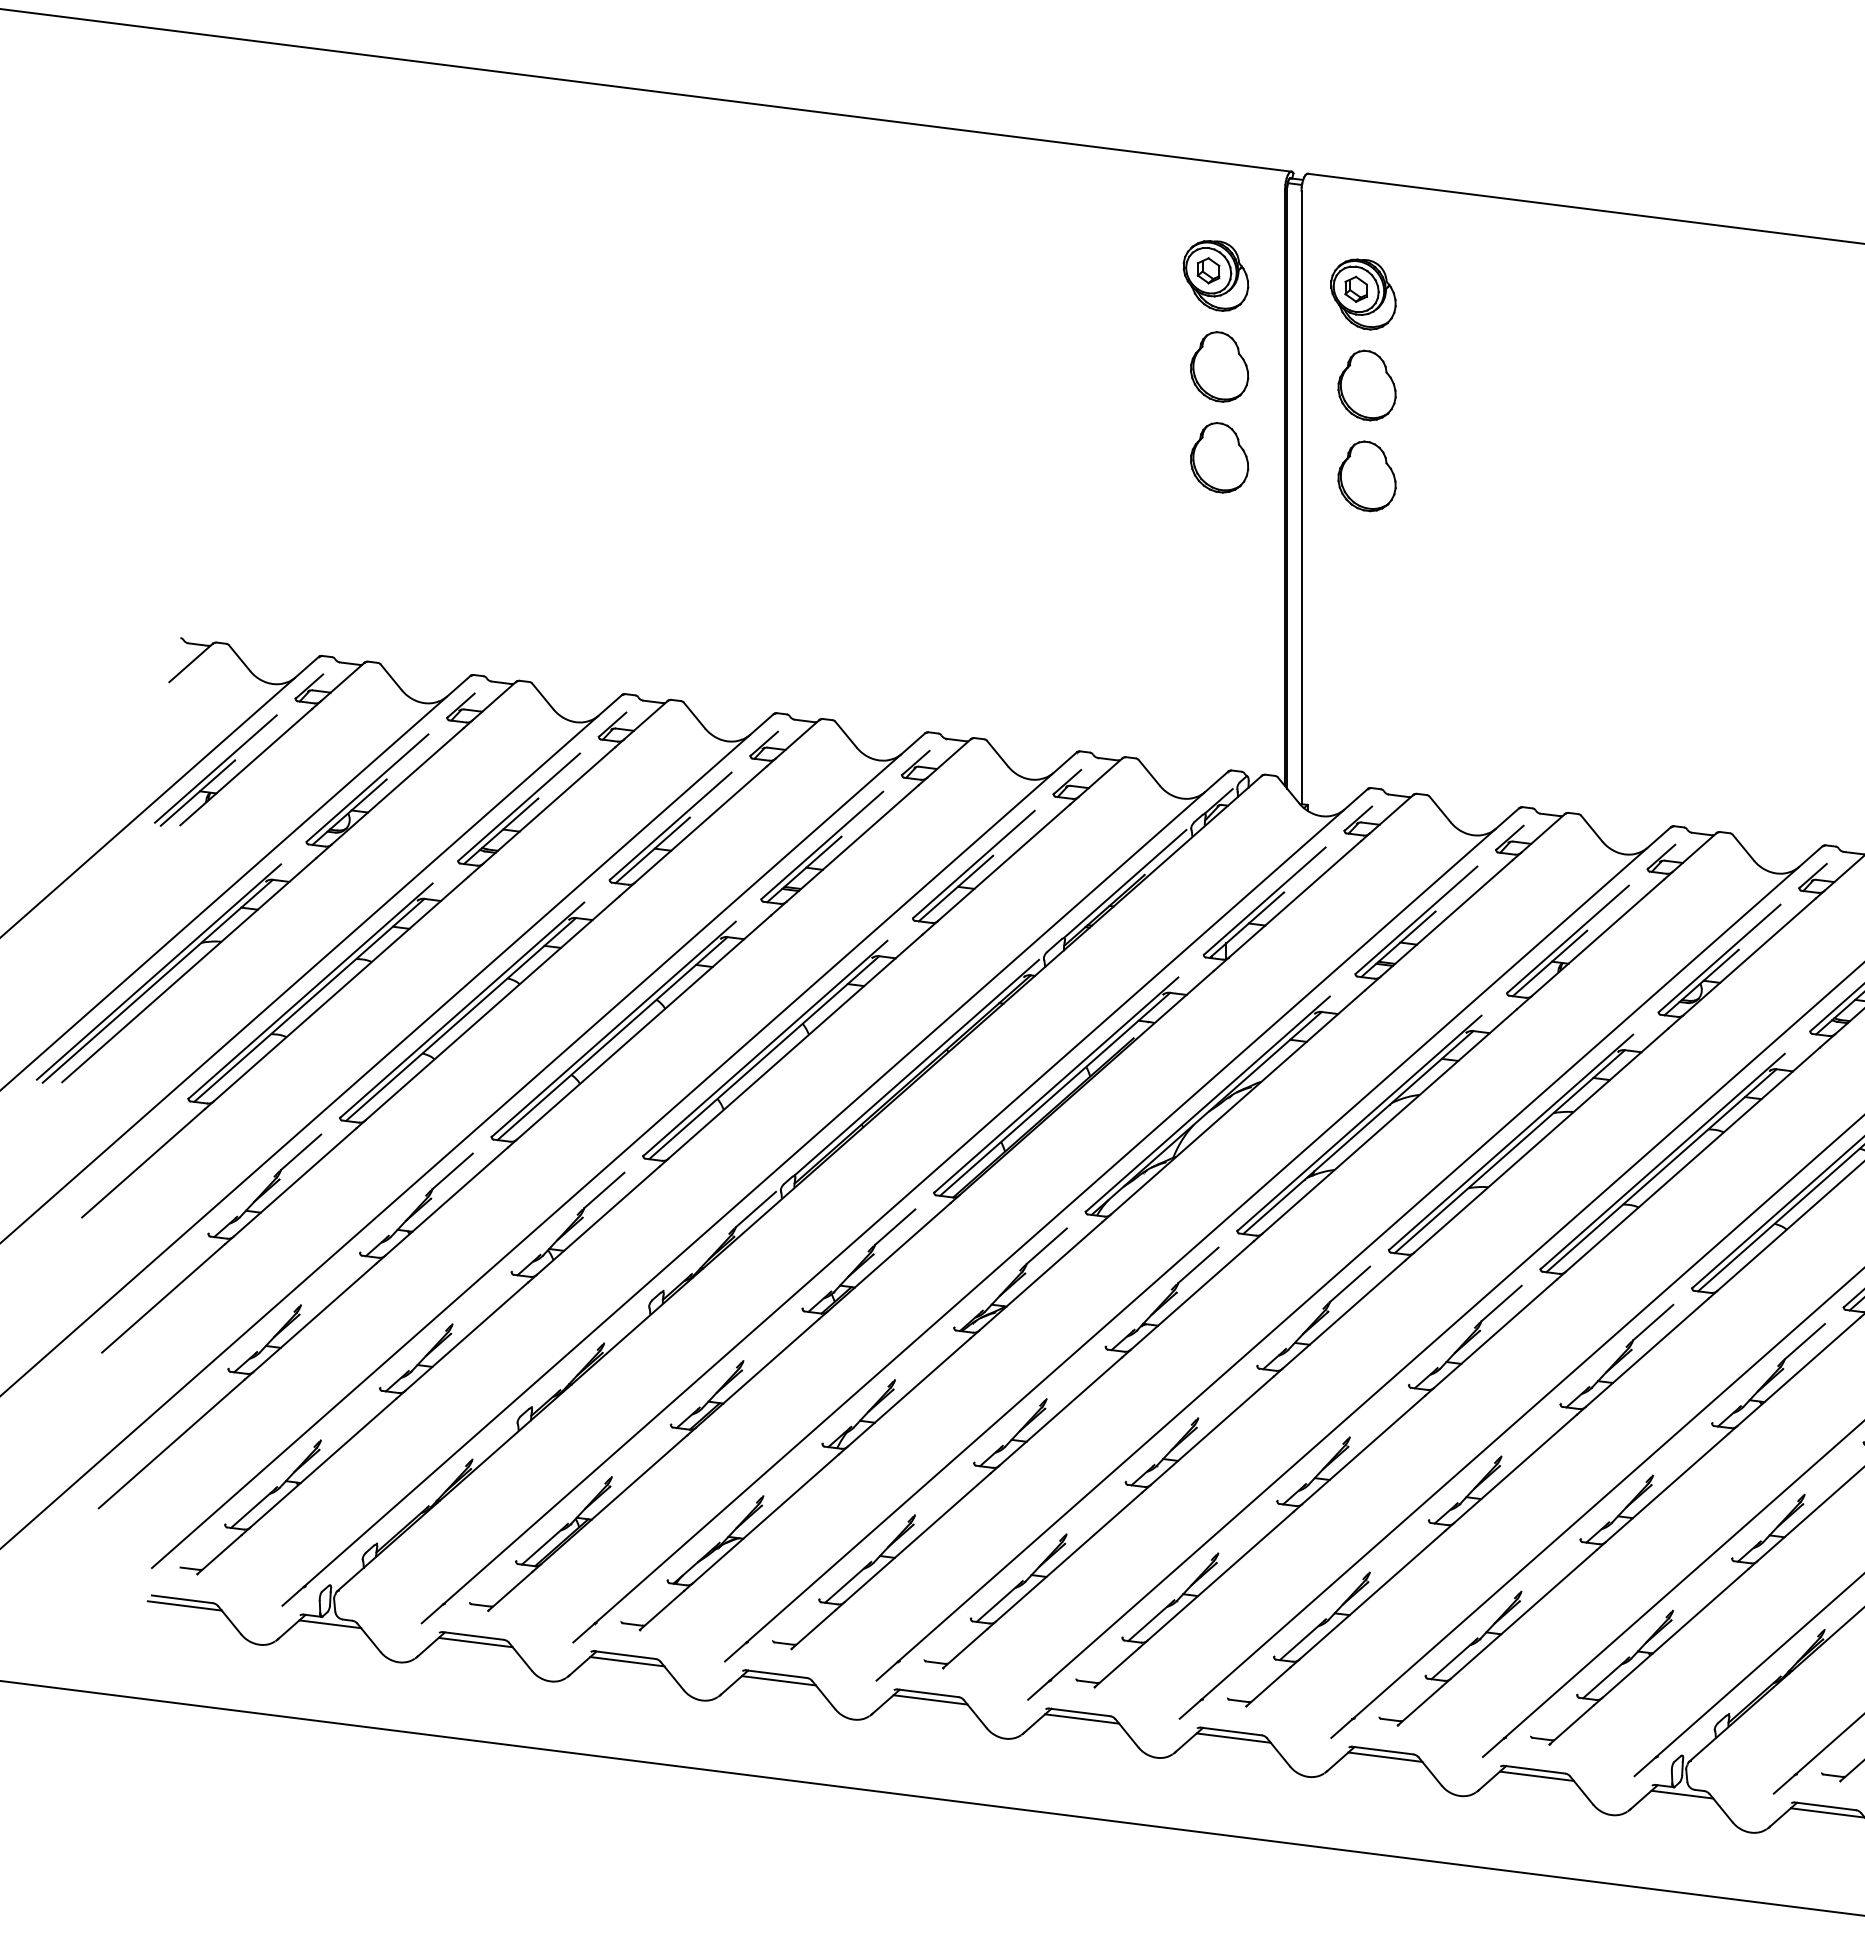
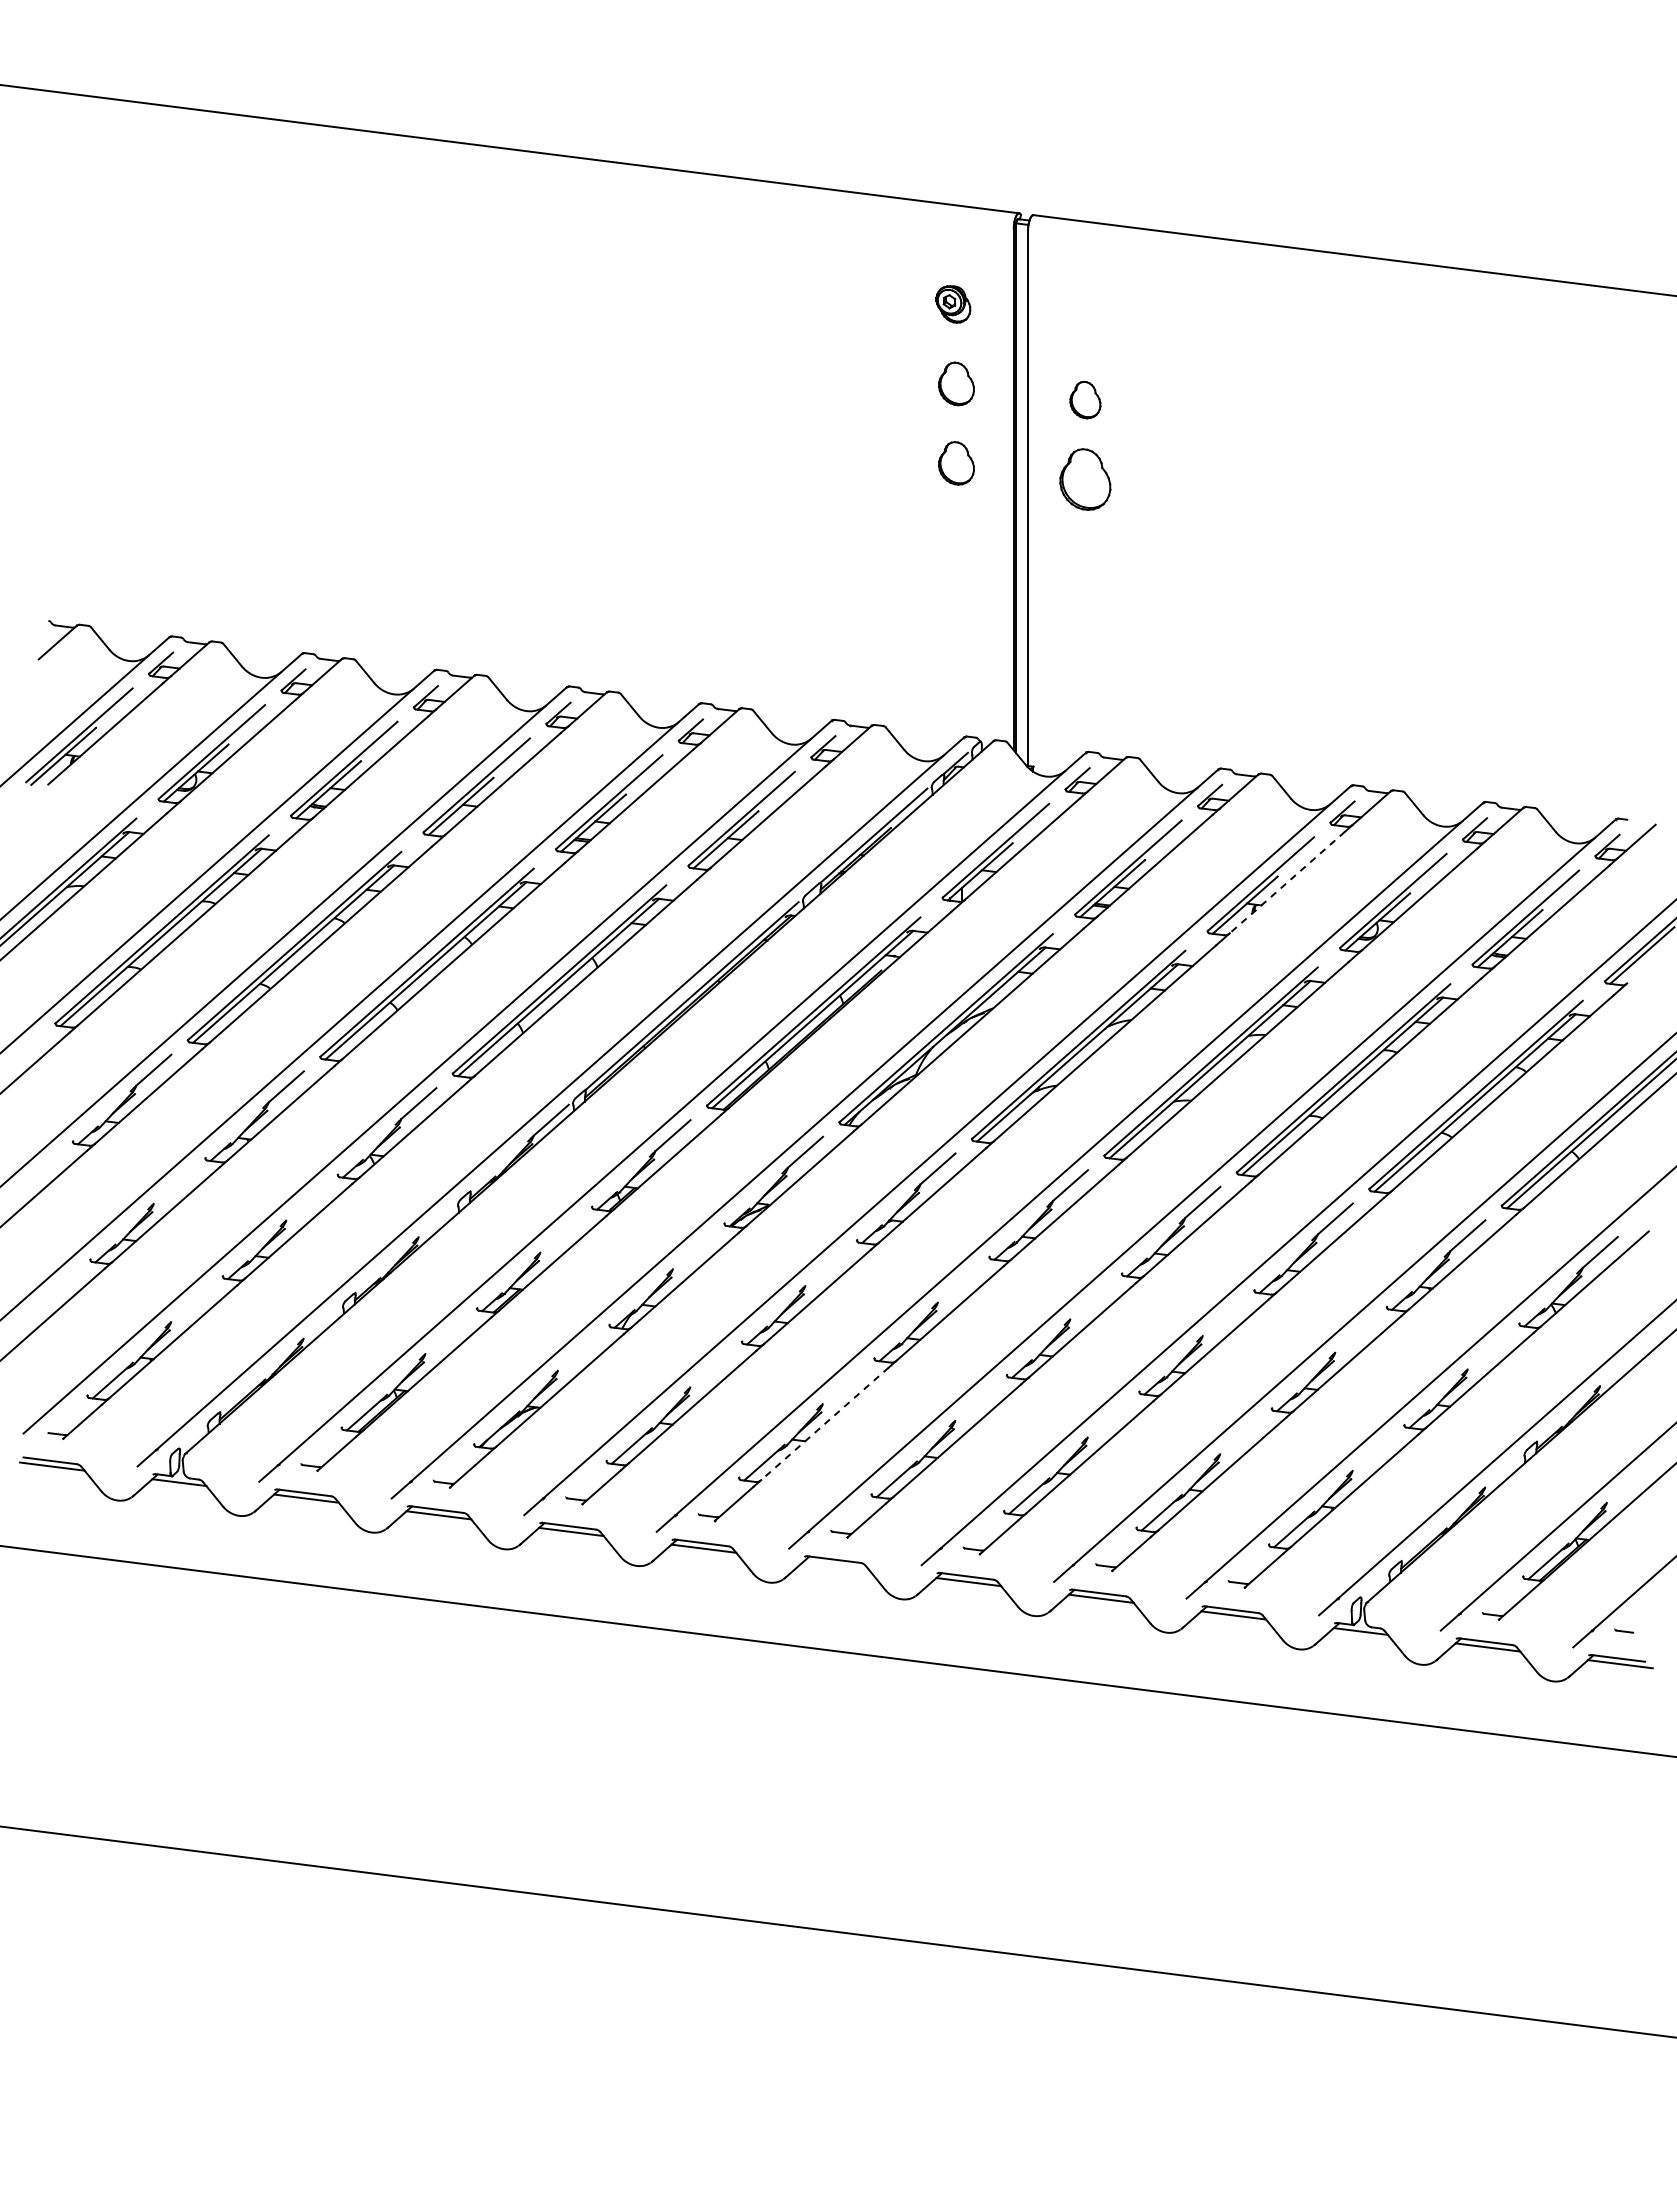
part: (1216, 276) -> (953, 304), size x0.6
part: (1363, 294) -> (1082, 320), removed
part: (1219, 366) -> (956, 383), size x0.7
part: (1367, 384) -> (1085, 399), size x0.6
part: (1219, 457) -> (956, 463), size x0.7
line: (1598, 937) -> (1287, 882), solid -> dashed
line: (1068, 1557) -> (824, 1424), solid -> dashed
line: (1082, 1719) -> (836, 1565), removed

